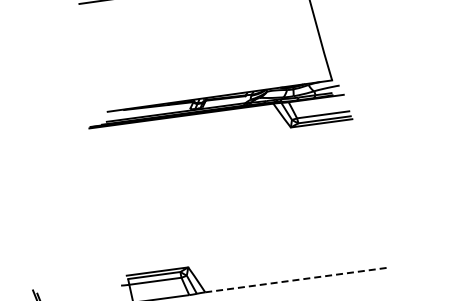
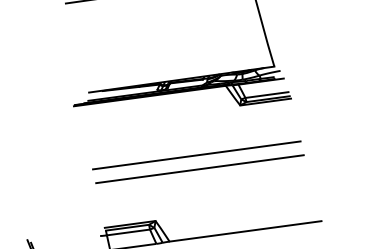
line: (237, 187) -> (196, 155), added
line: (241, 204) -> (199, 169), added
line: (297, 279) -> (245, 231), dashed -> solid

